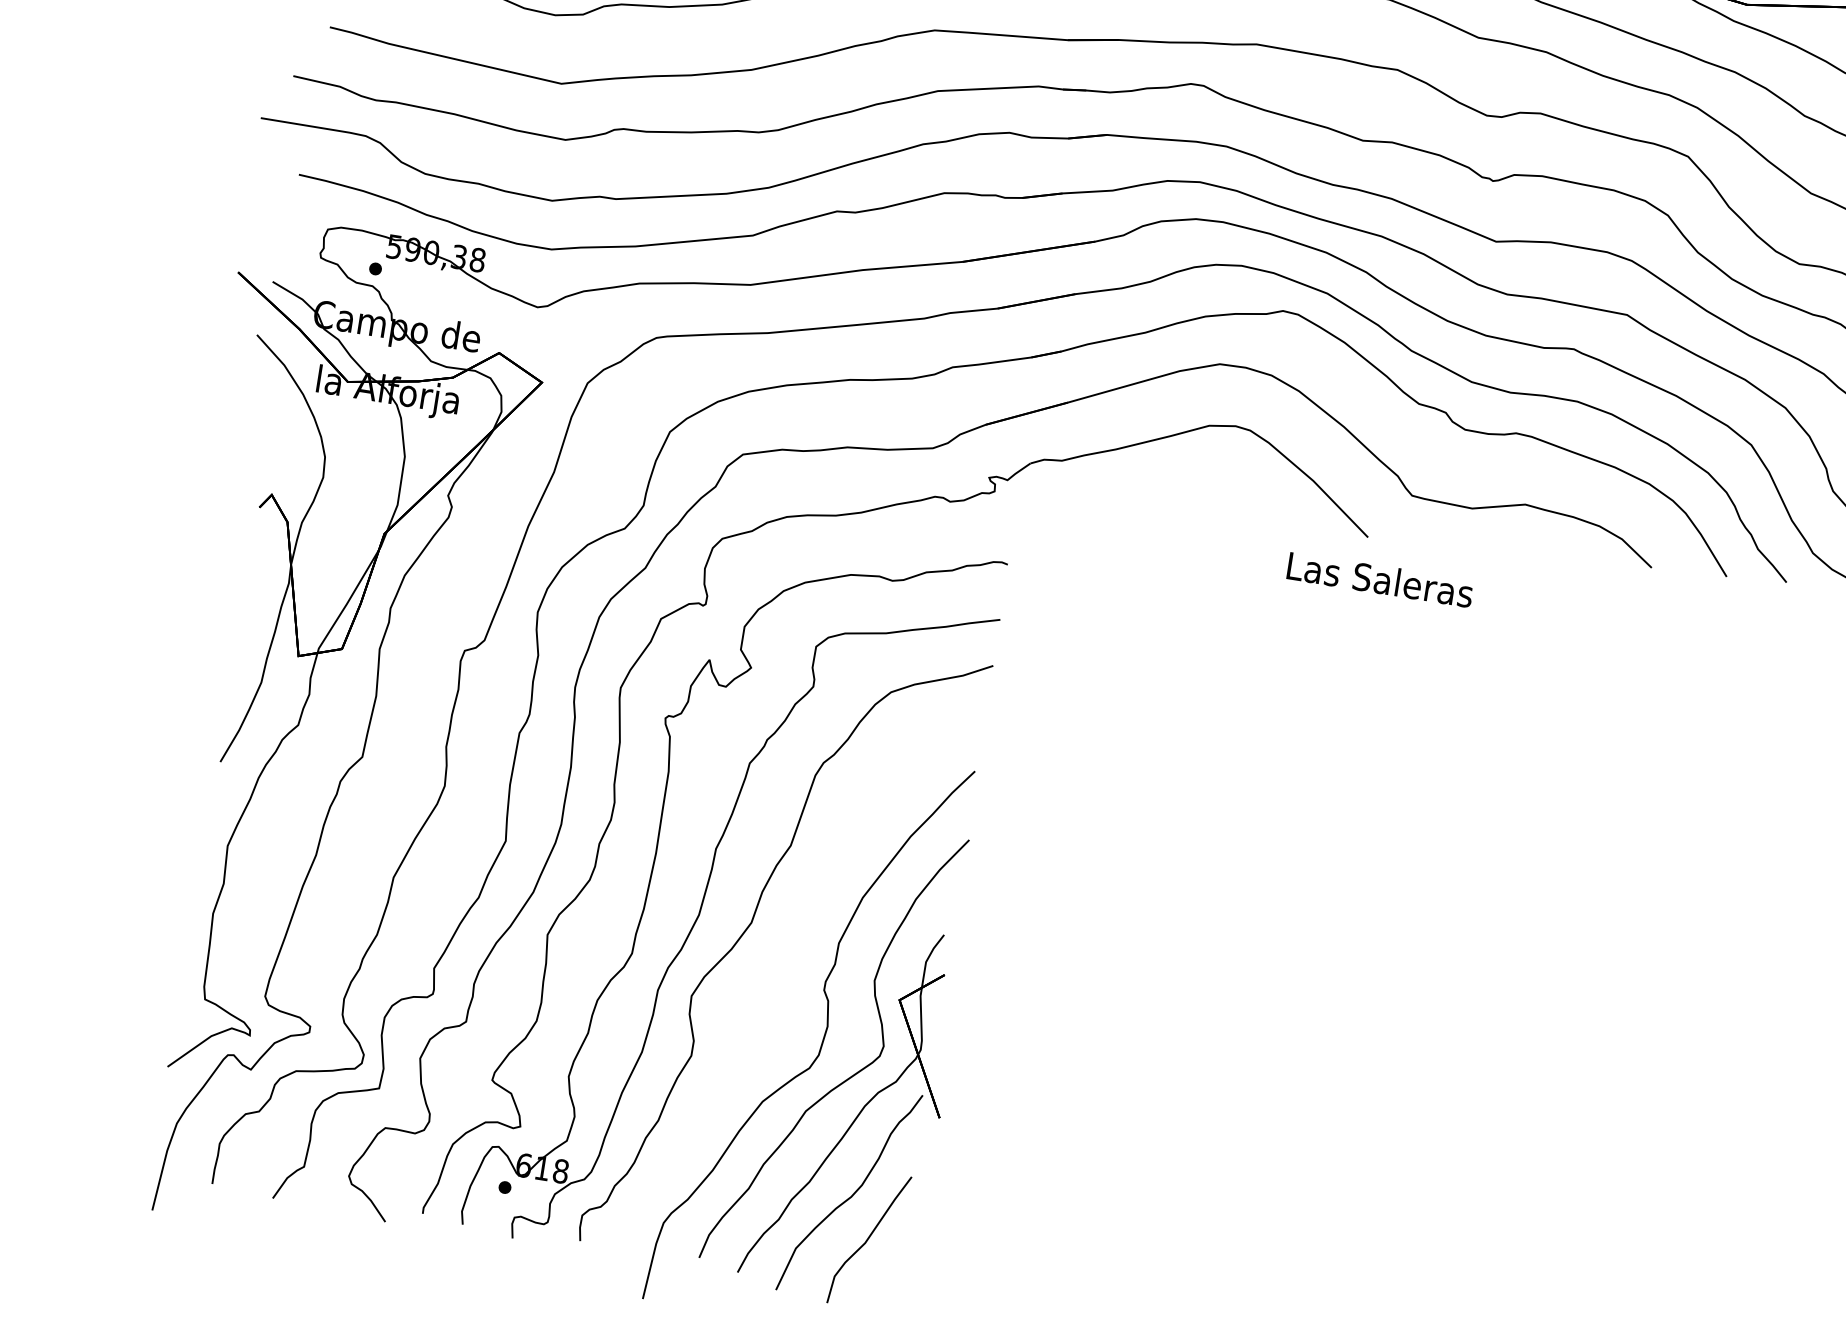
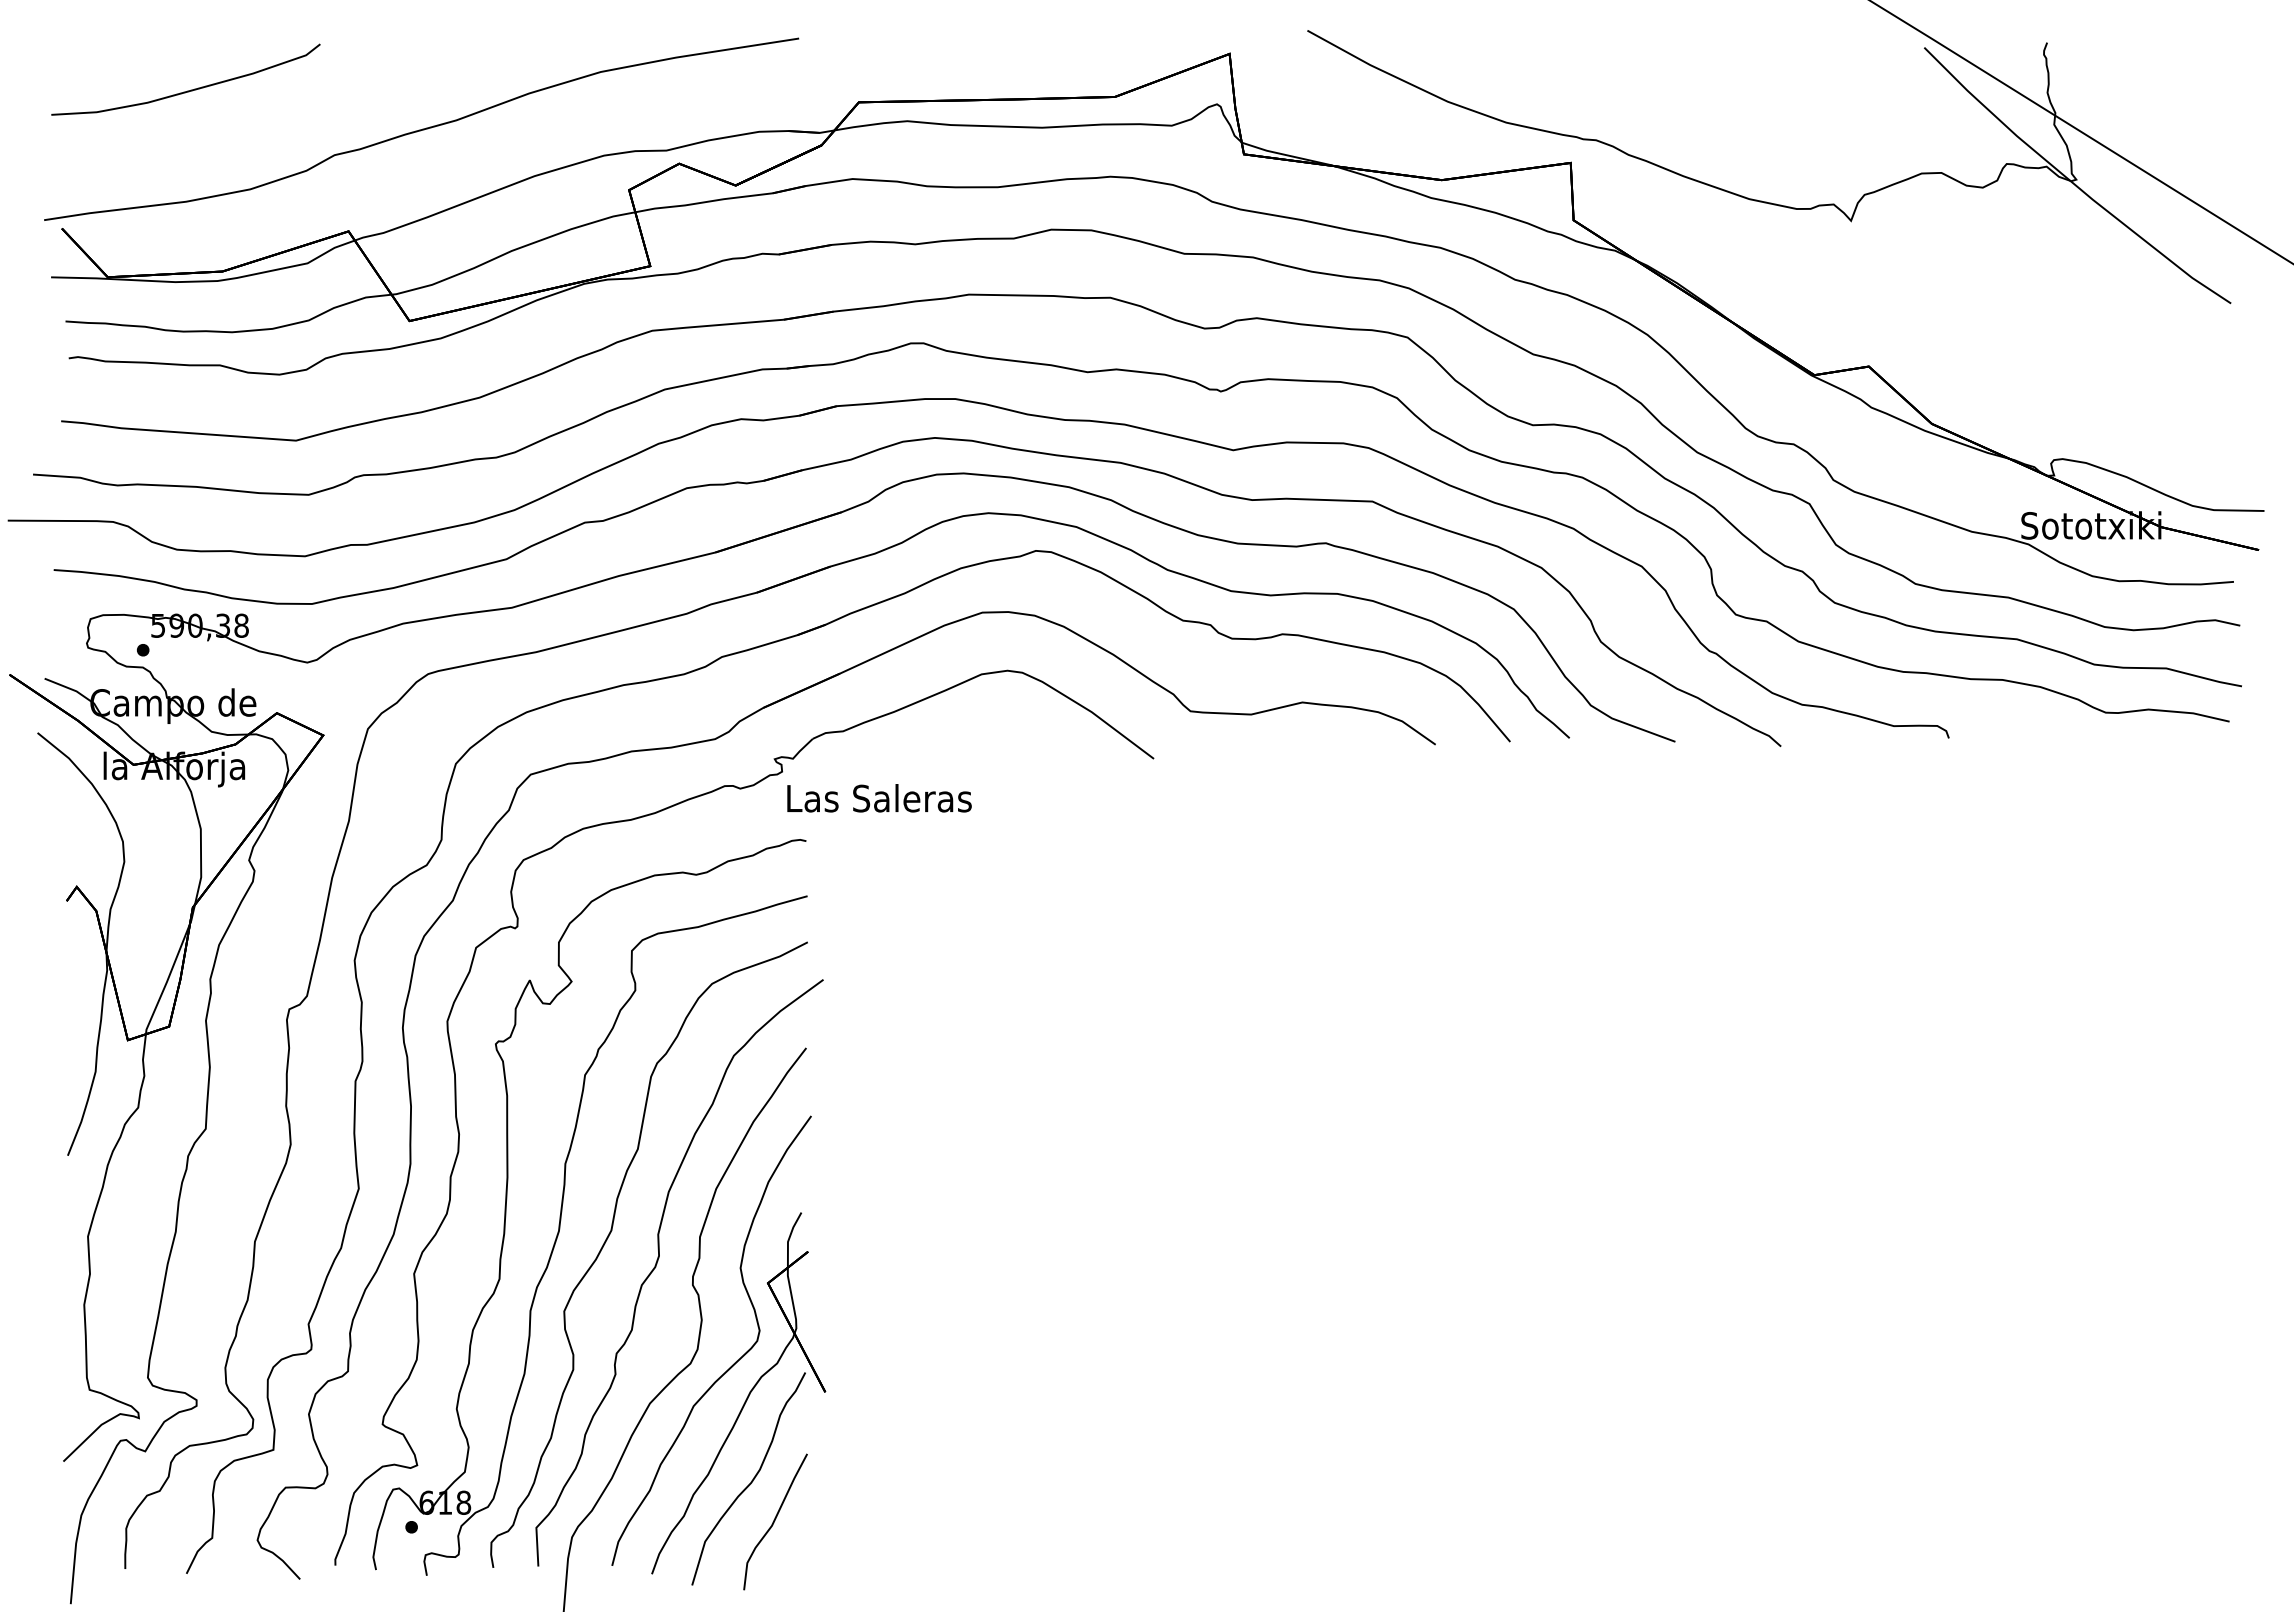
text: (1380, 579) -> (879, 798), moved
part: (792, 963) -> (657, 1264), added

